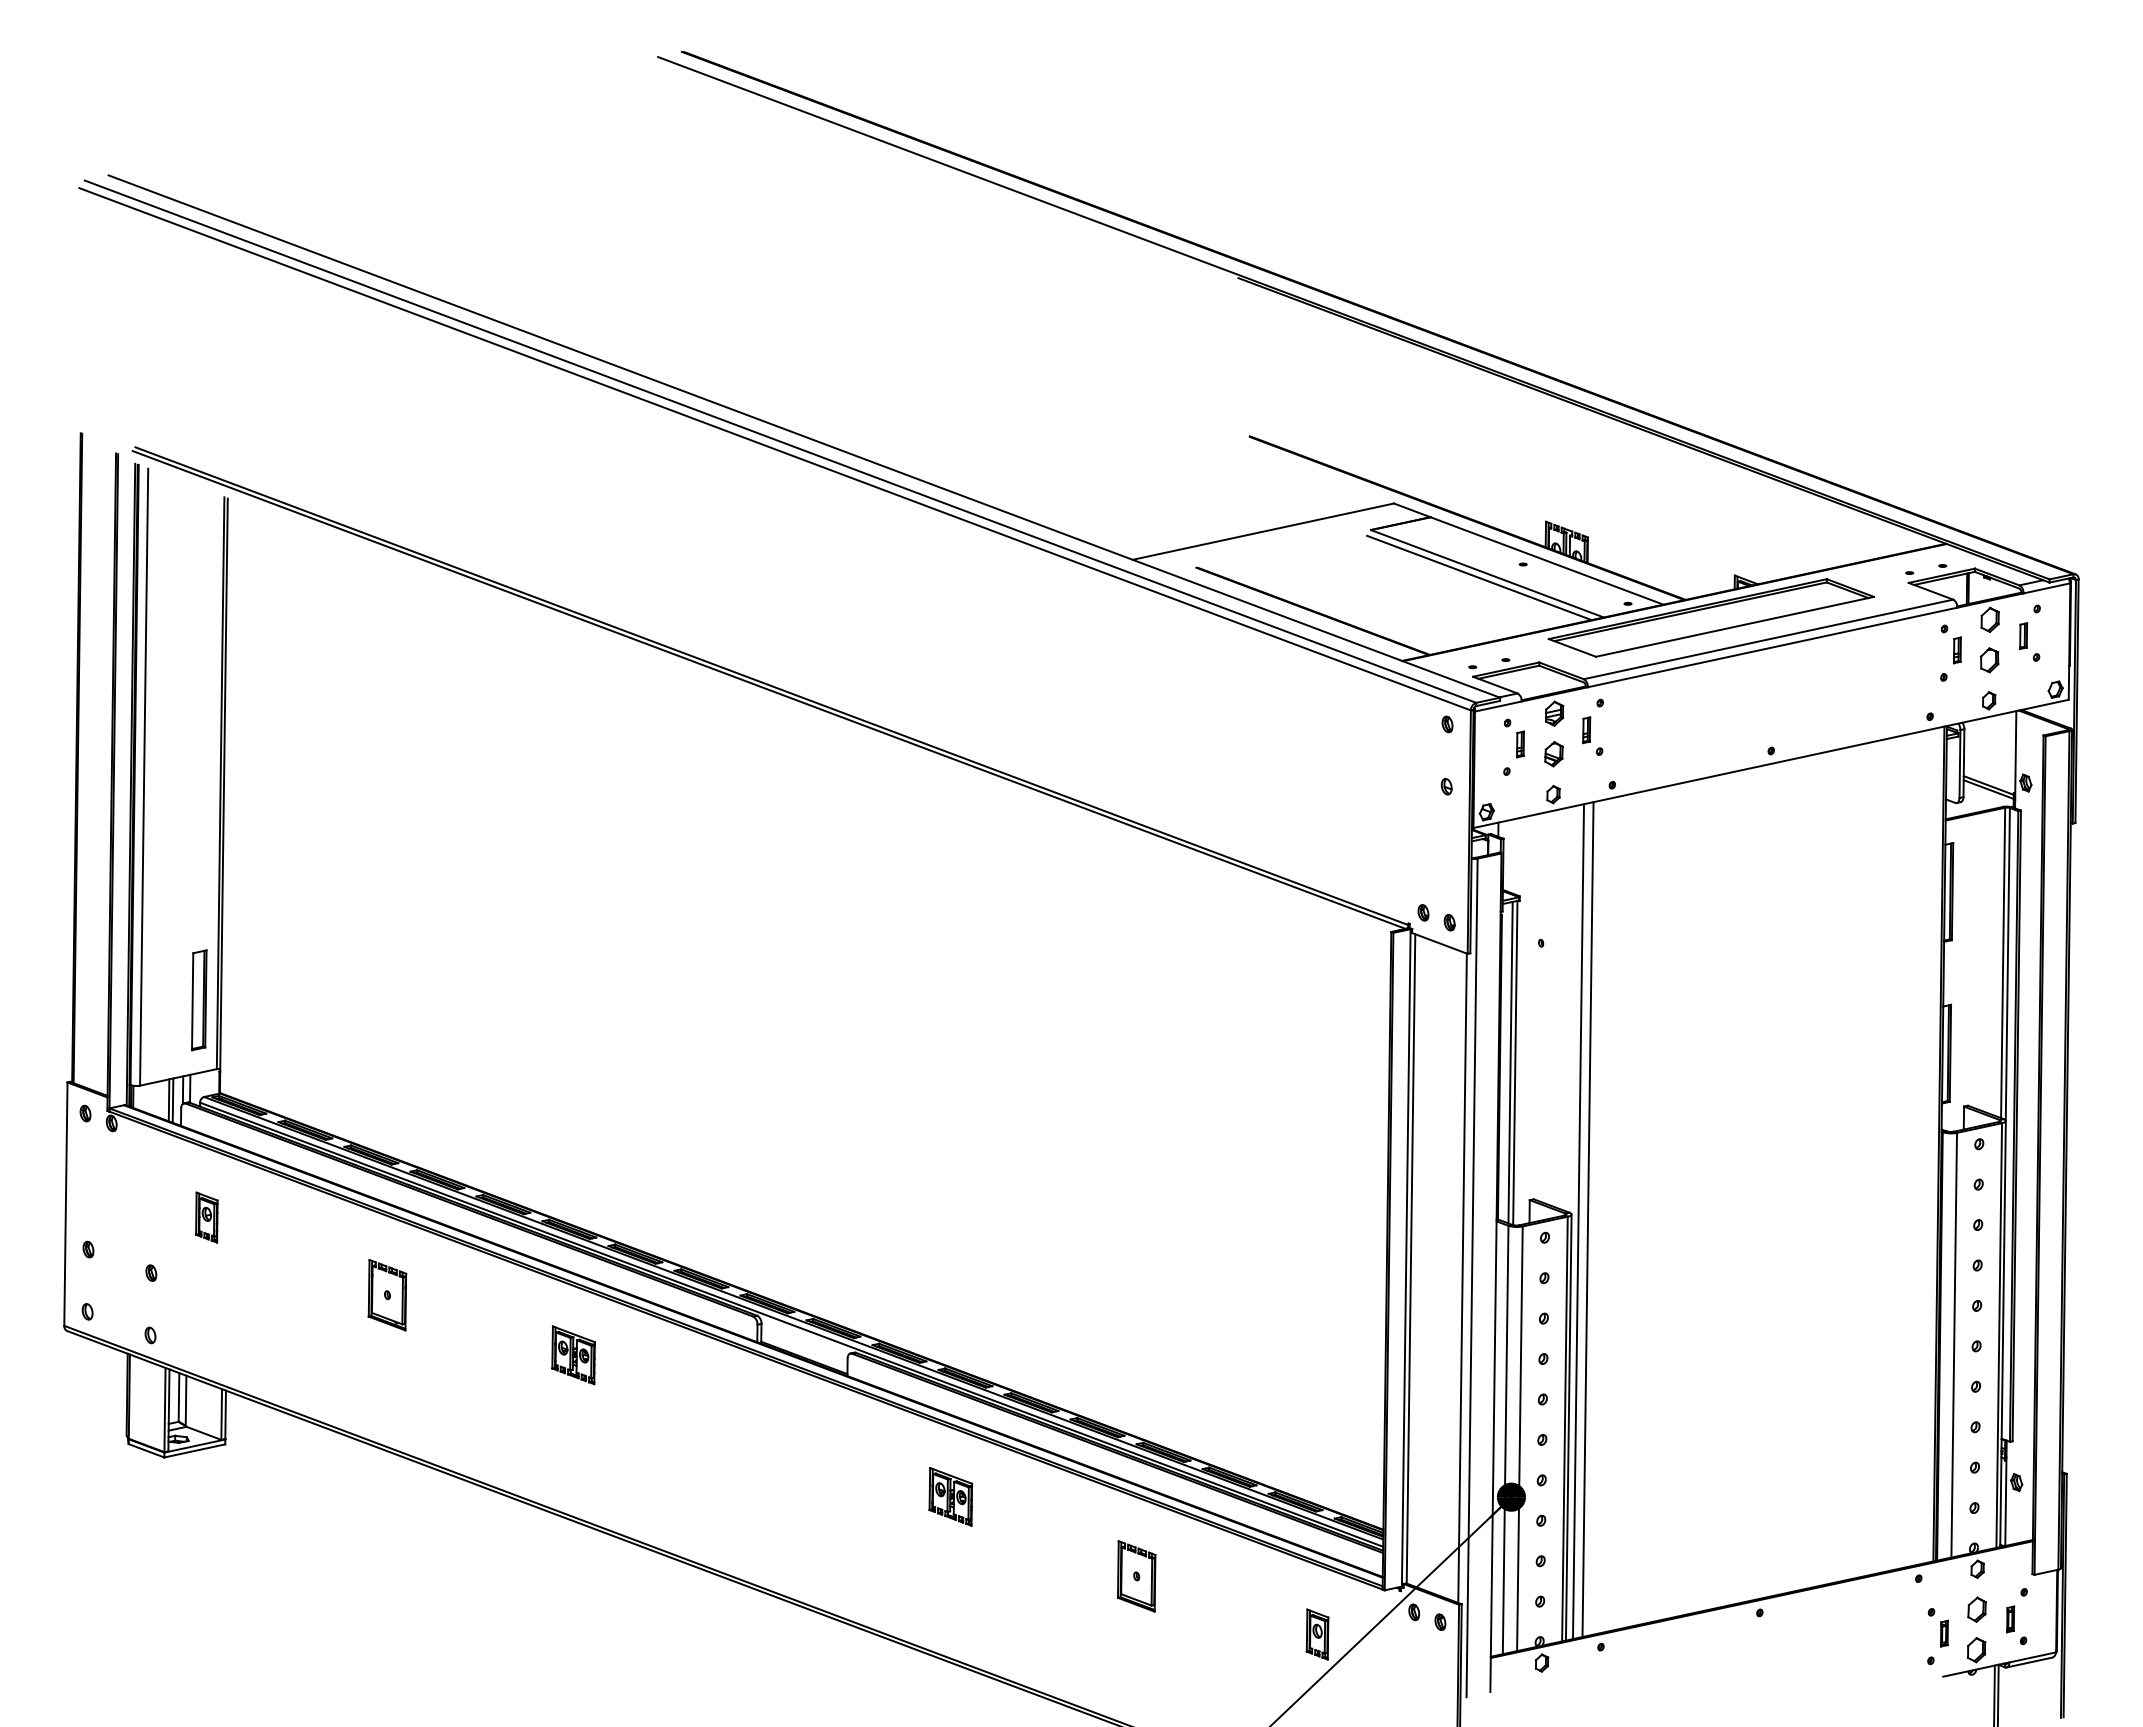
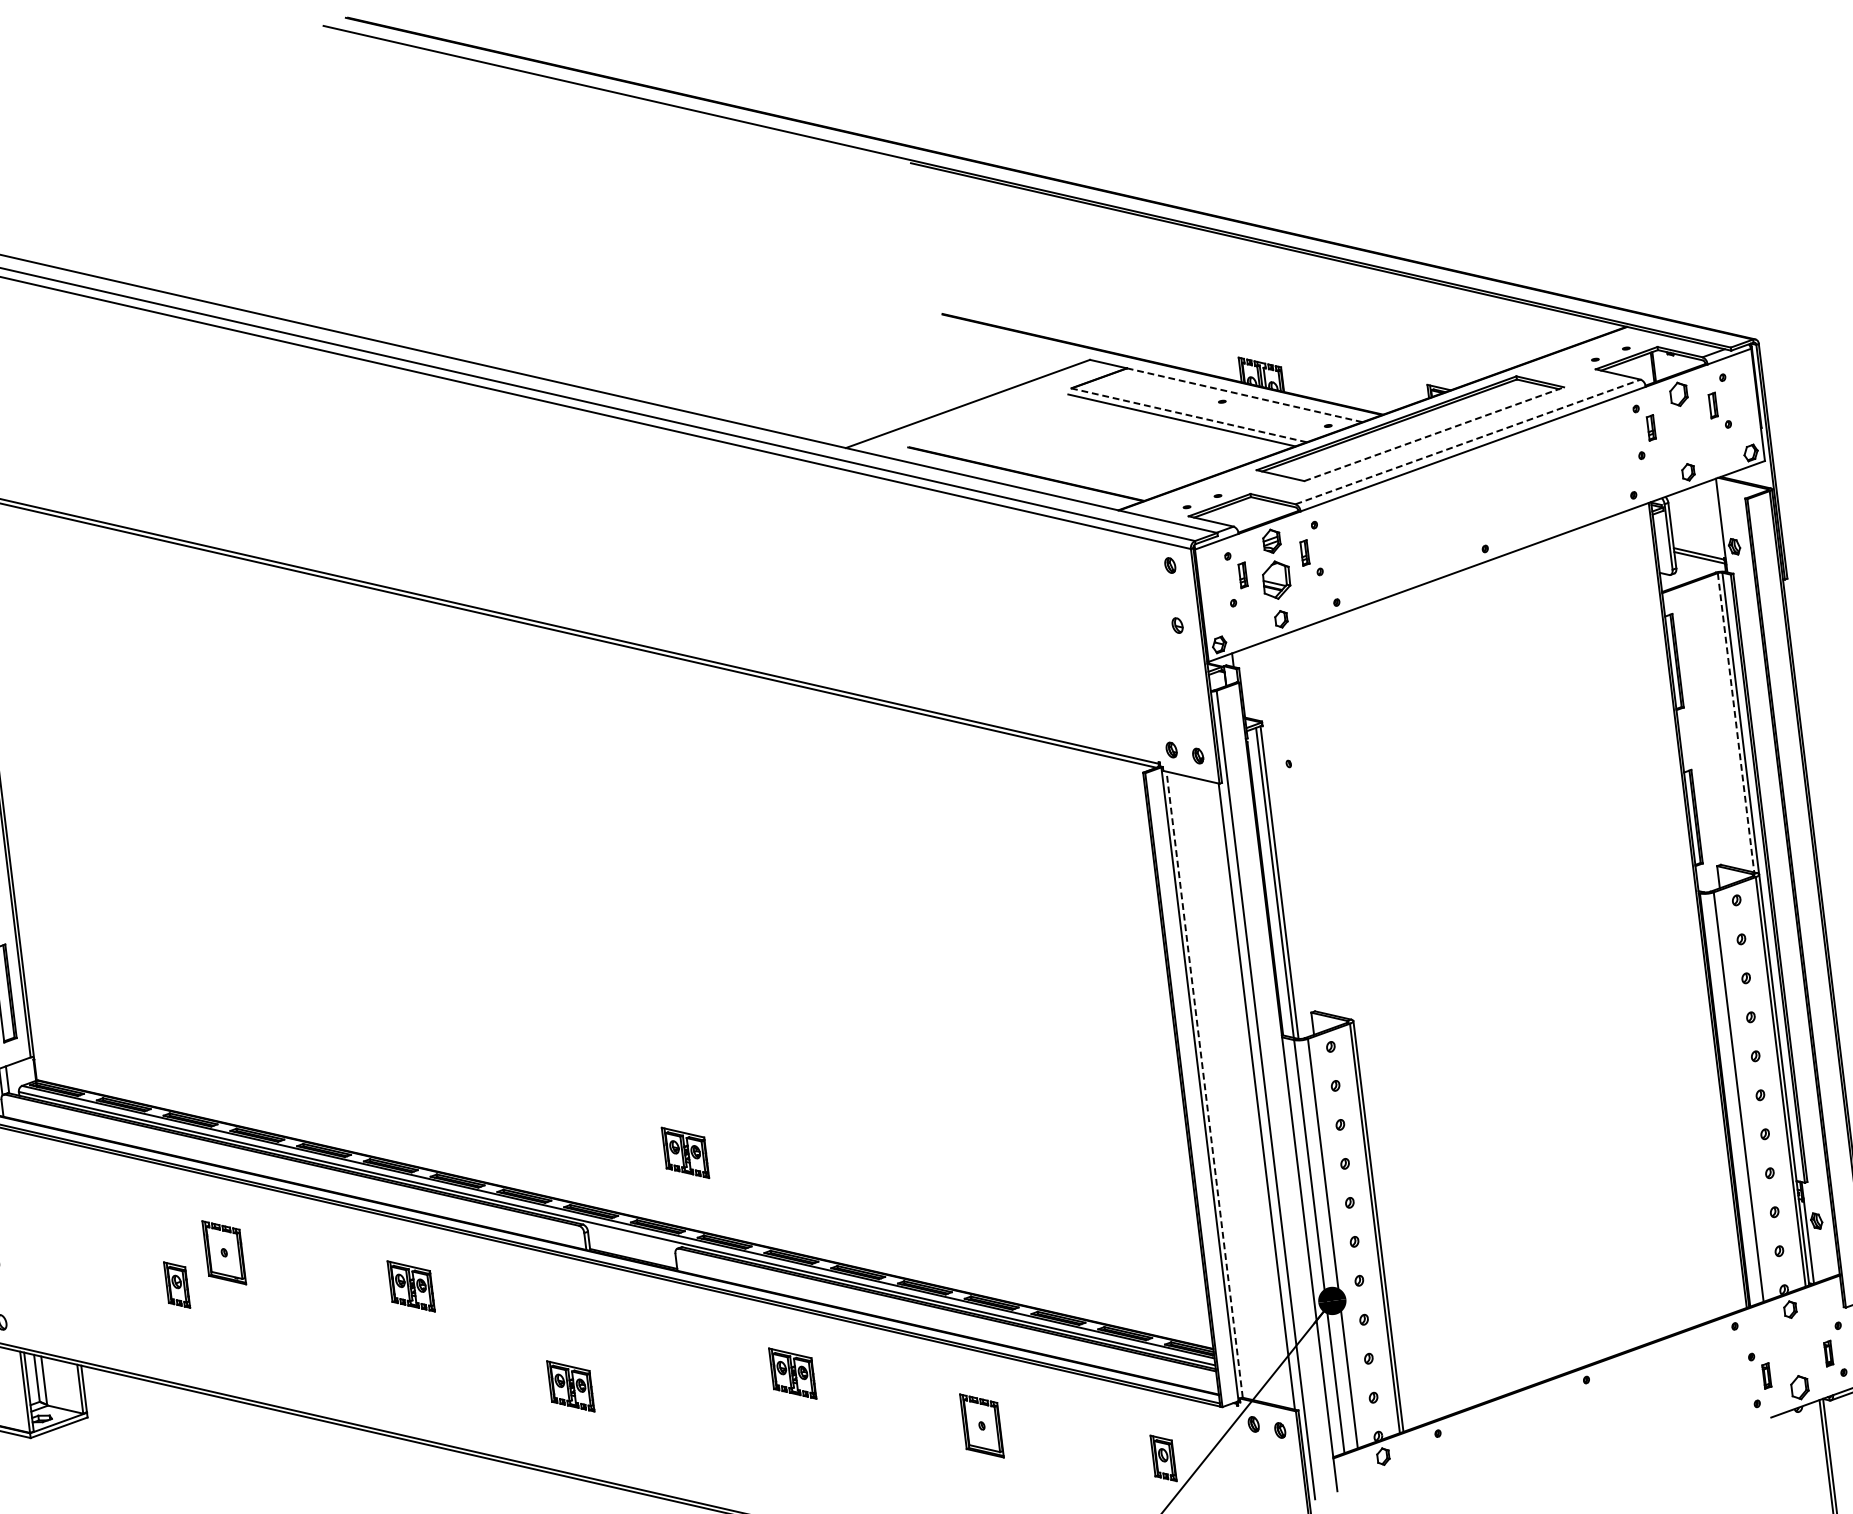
line: (1546, 560) -> (1244, 394), solid -> dashed
line: (1487, 573) -> (1189, 415), solid -> dashed
line: (1735, 626) -> (1434, 433), solid -> dashed
line: (1768, 639) -> (1468, 442), solid -> dashed
part: (1989, 660) -> (1683, 433), removed
part: (1553, 754) -> (1276, 580), size x1.6
line: (2003, 963) -> (1736, 723), solid -> dashed
part: (206, 1217) -> (176, 1285), moved
line: (1587, 1219) -> (1369, 1023), removed
line: (1578, 1221) -> (1361, 1026), removed
part: (871, 1256) -> (685, 1152), added
line: (1411, 1258) -> (1205, 1084), solid -> dashed
part: (722, 1479) -> (570, 1386), added
part: (1976, 1609) -> (1794, 1348), removed

